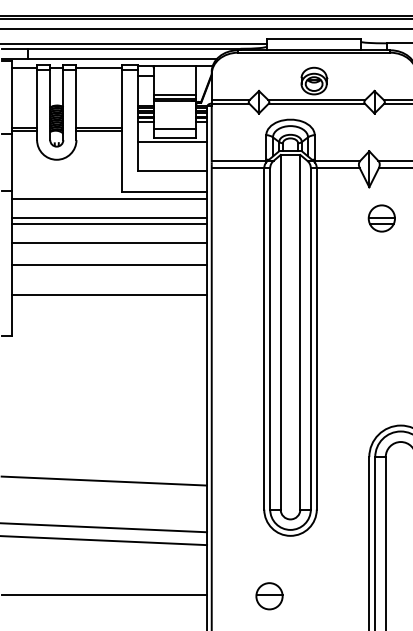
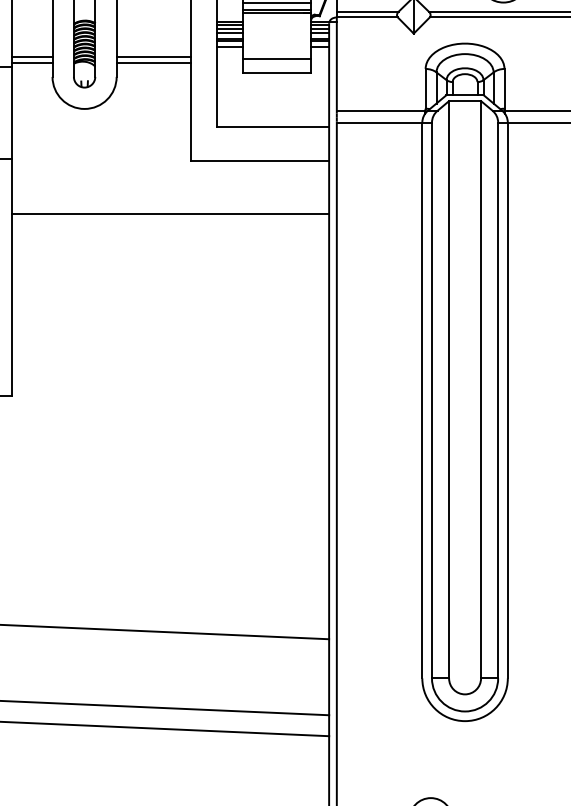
line: (172, 141) -> (272, 79), removed
line: (109, 198) -> (170, 171), removed
line: (109, 217) -> (170, 202), removed
line: (109, 243) -> (170, 245), removed
line: (109, 265) -> (170, 281), removed
line: (109, 294) -> (170, 328), removed

